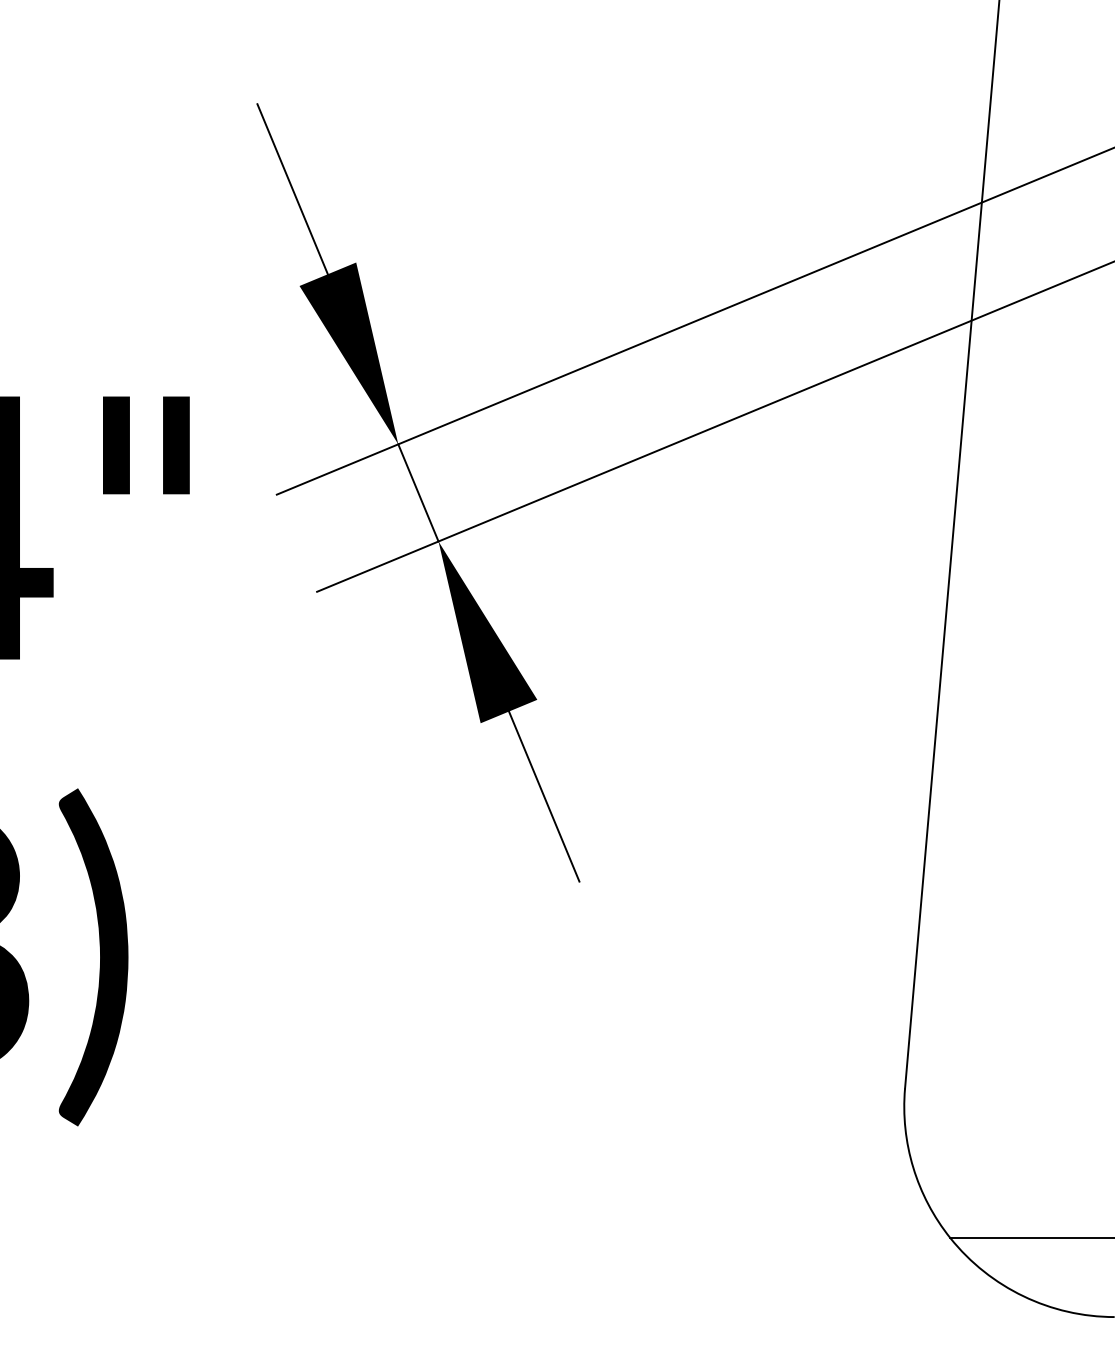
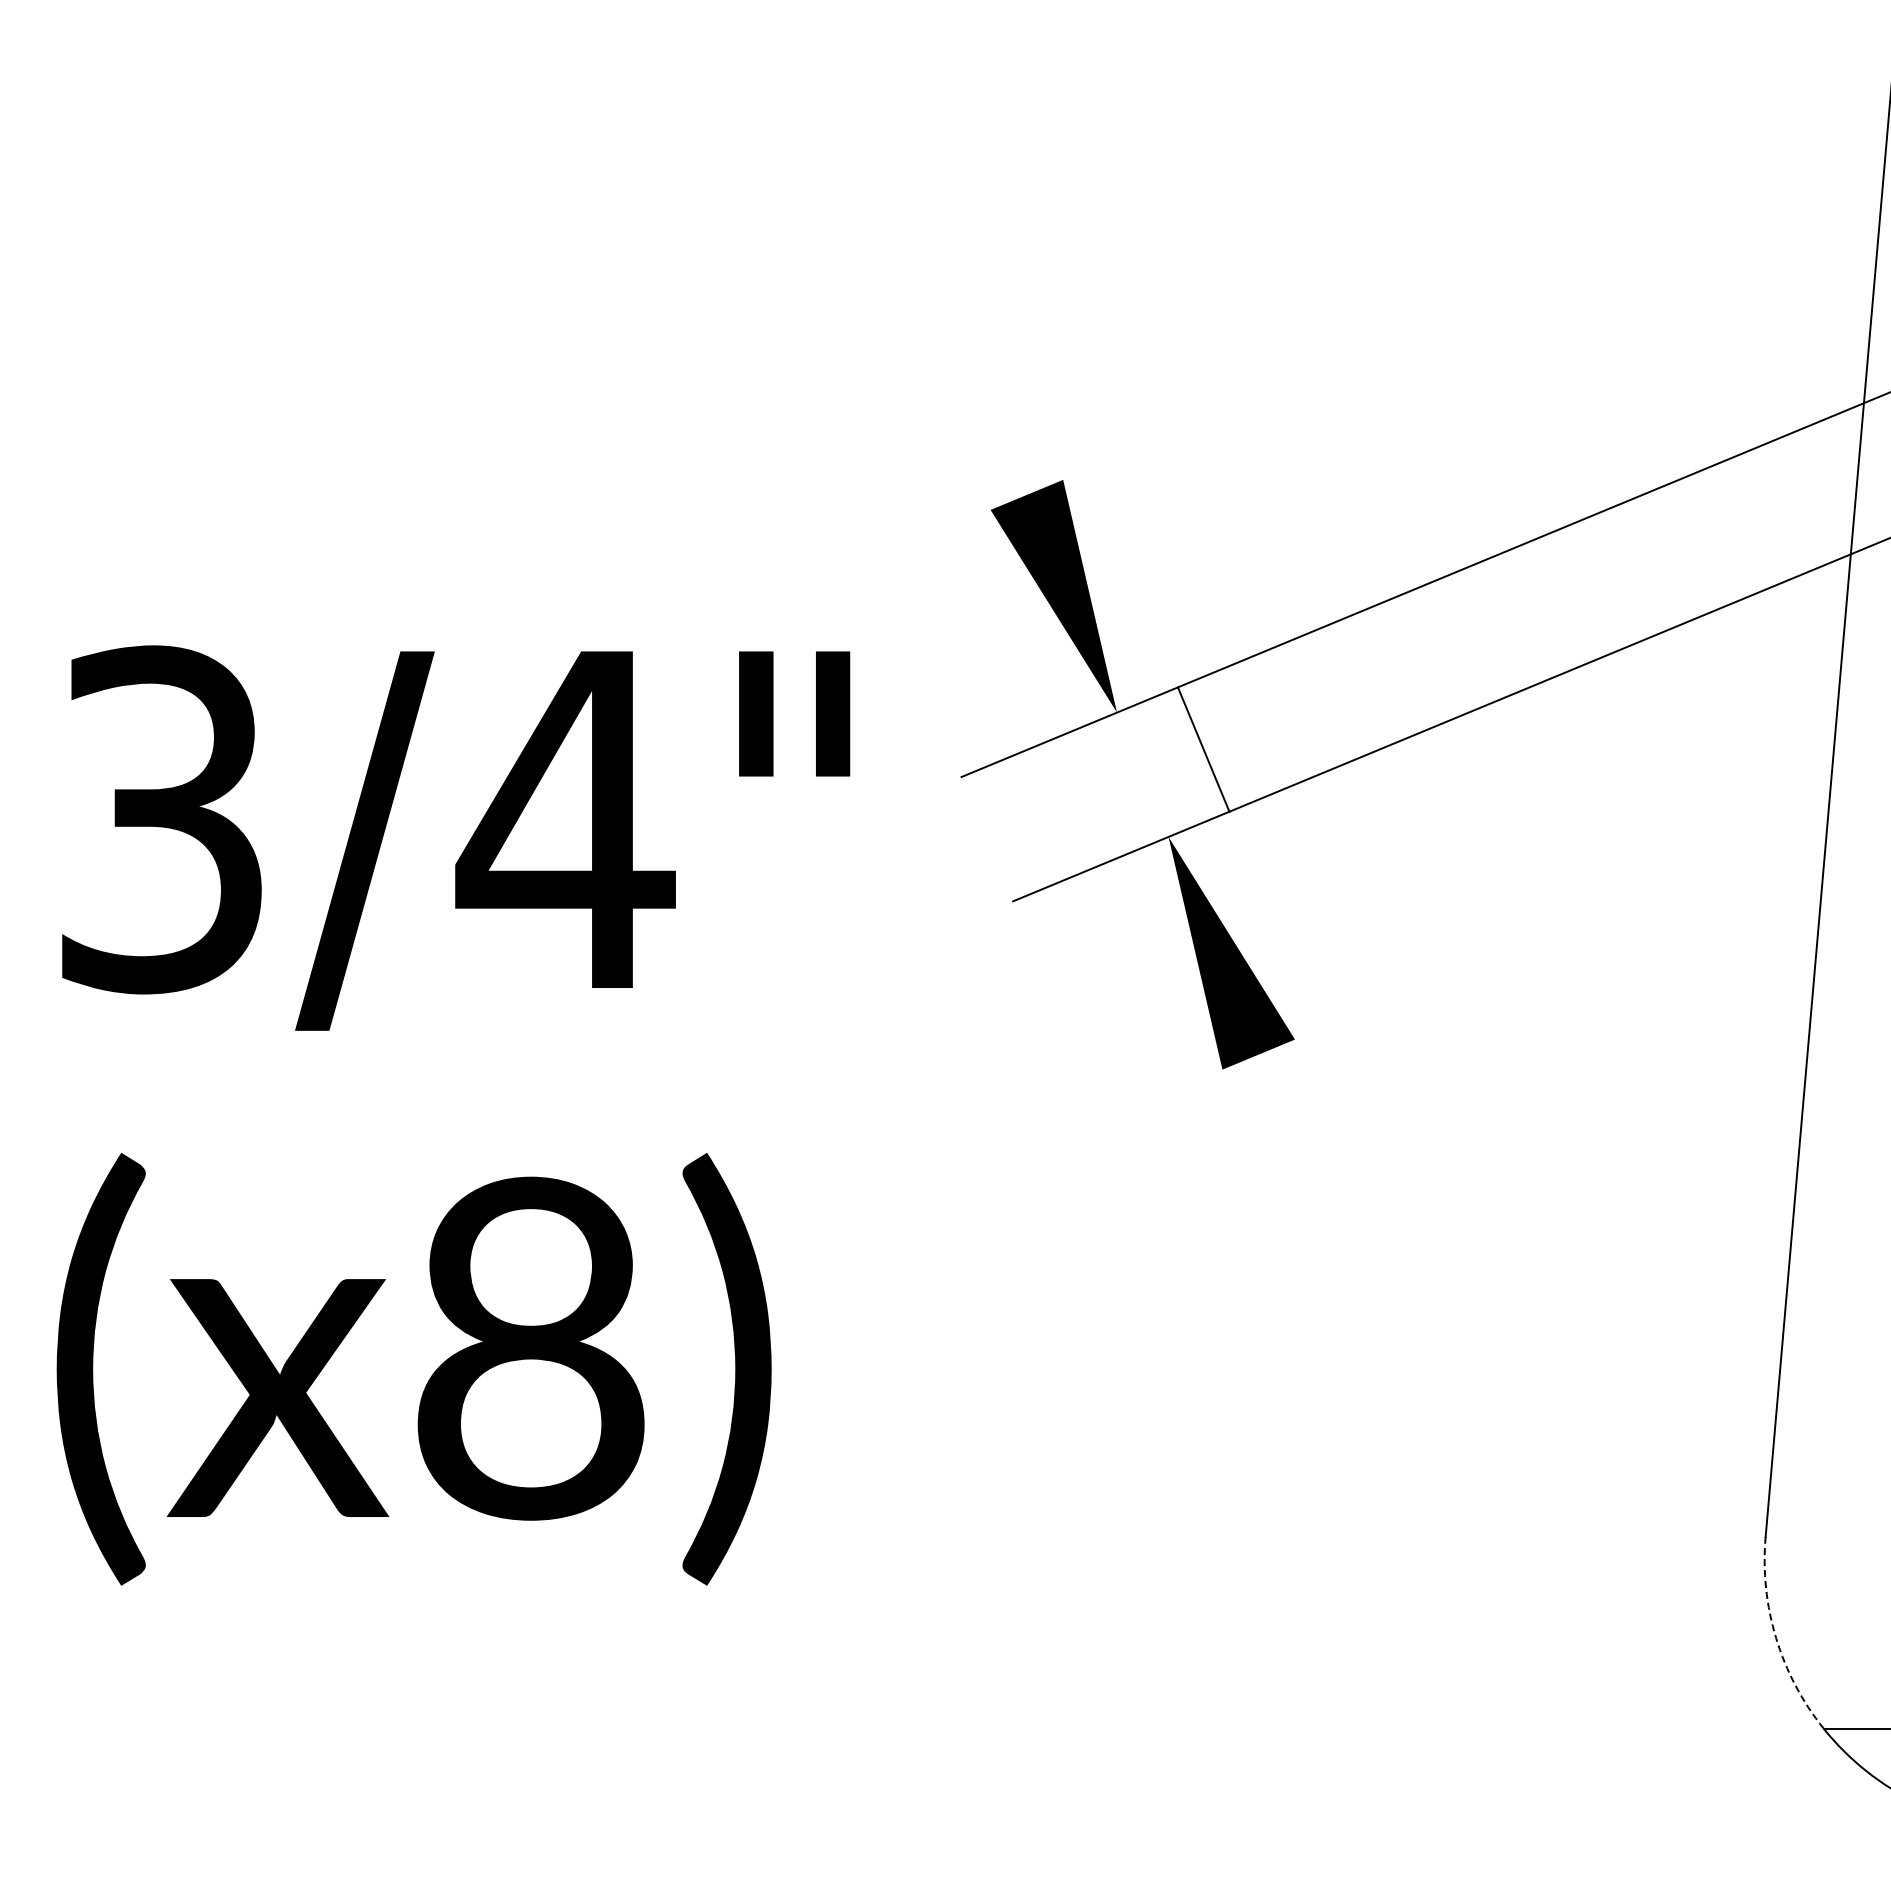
line: (292, 188) -> (981, 385), removed
line: (418, 492) -> (1203, 749), moved
line: (543, 796) -> (1303, 1163), removed
arc: (913, 1167) -> (1776, 1638), solid -> dashed

